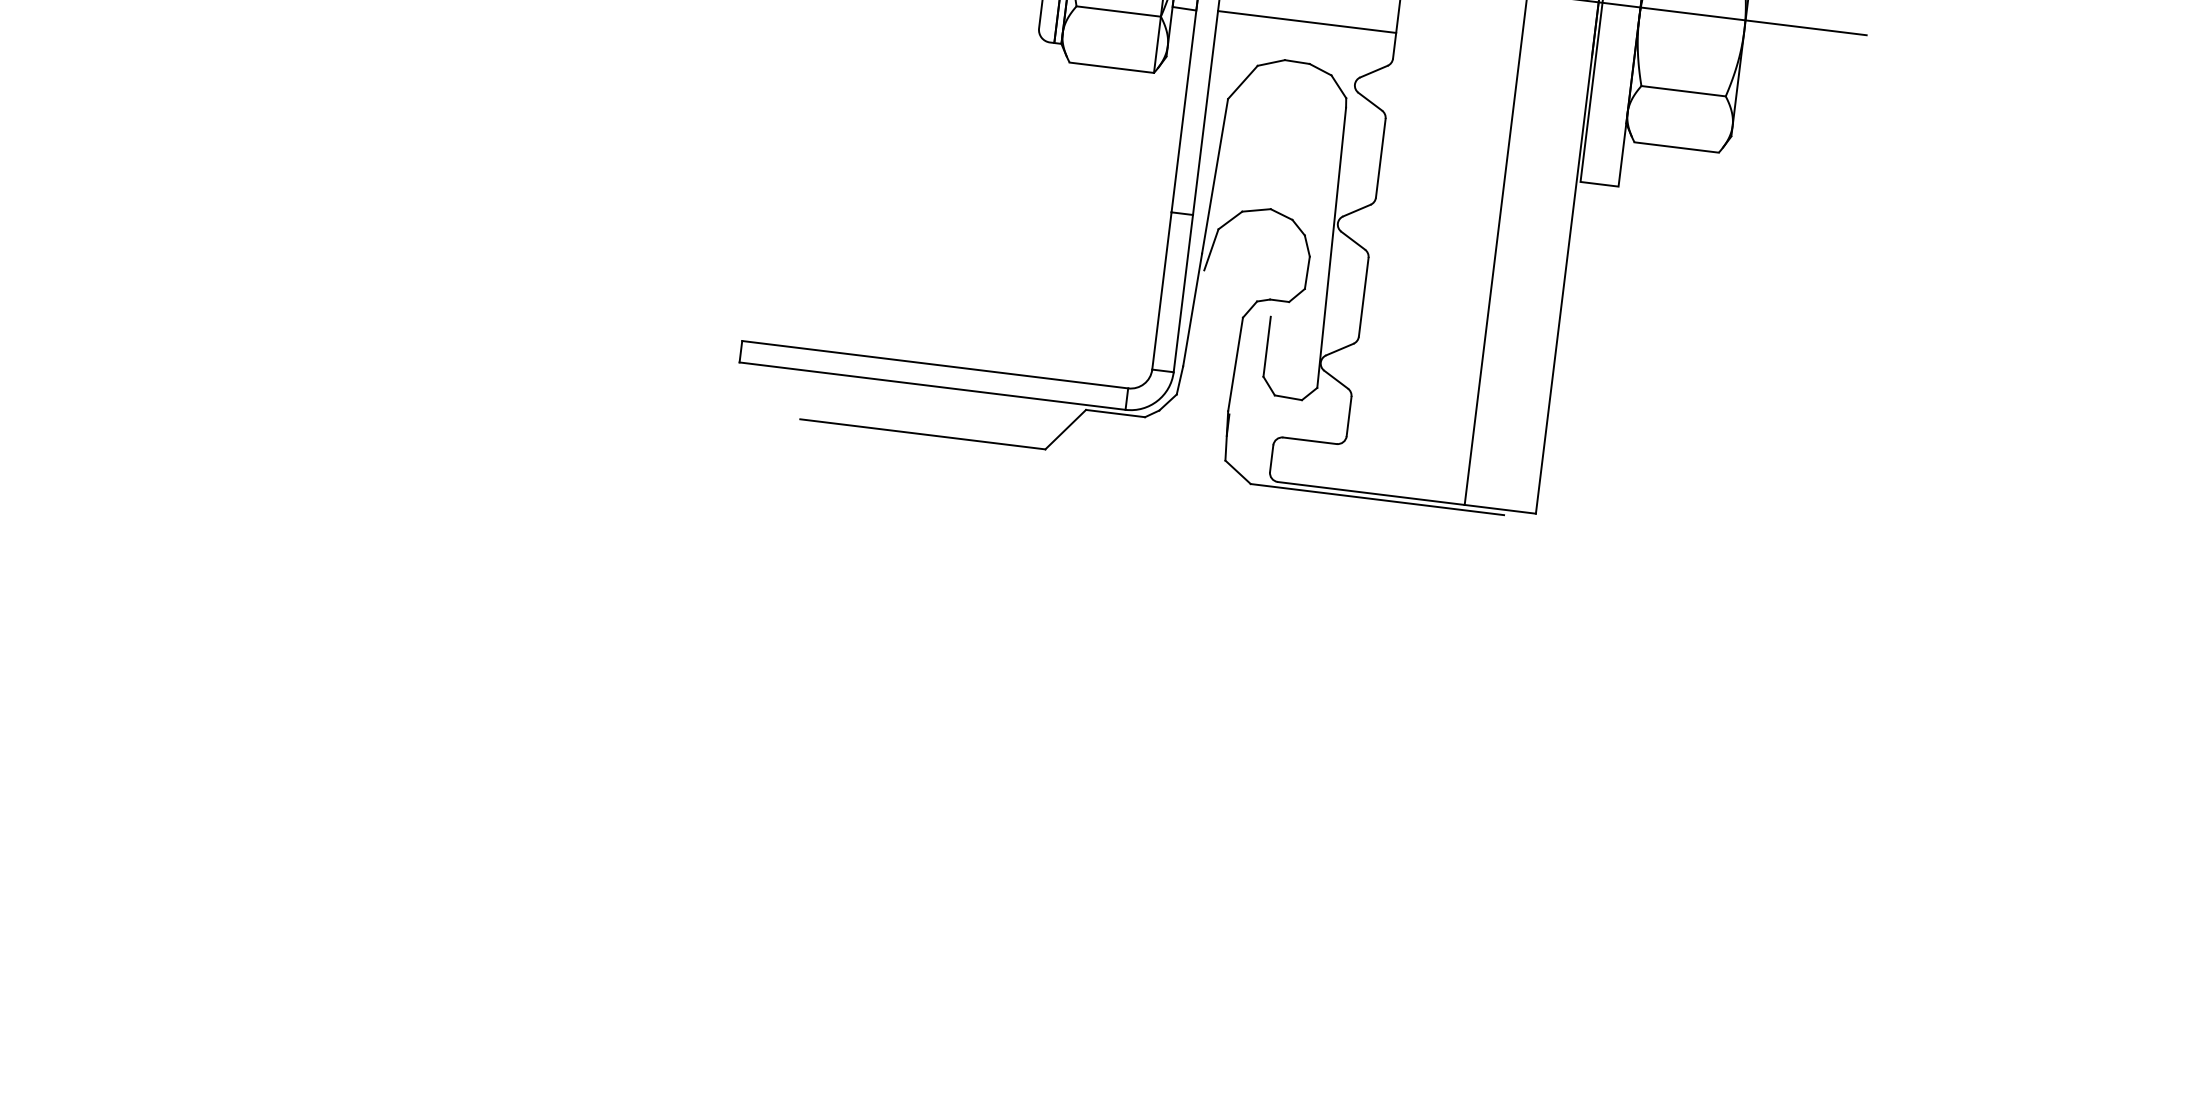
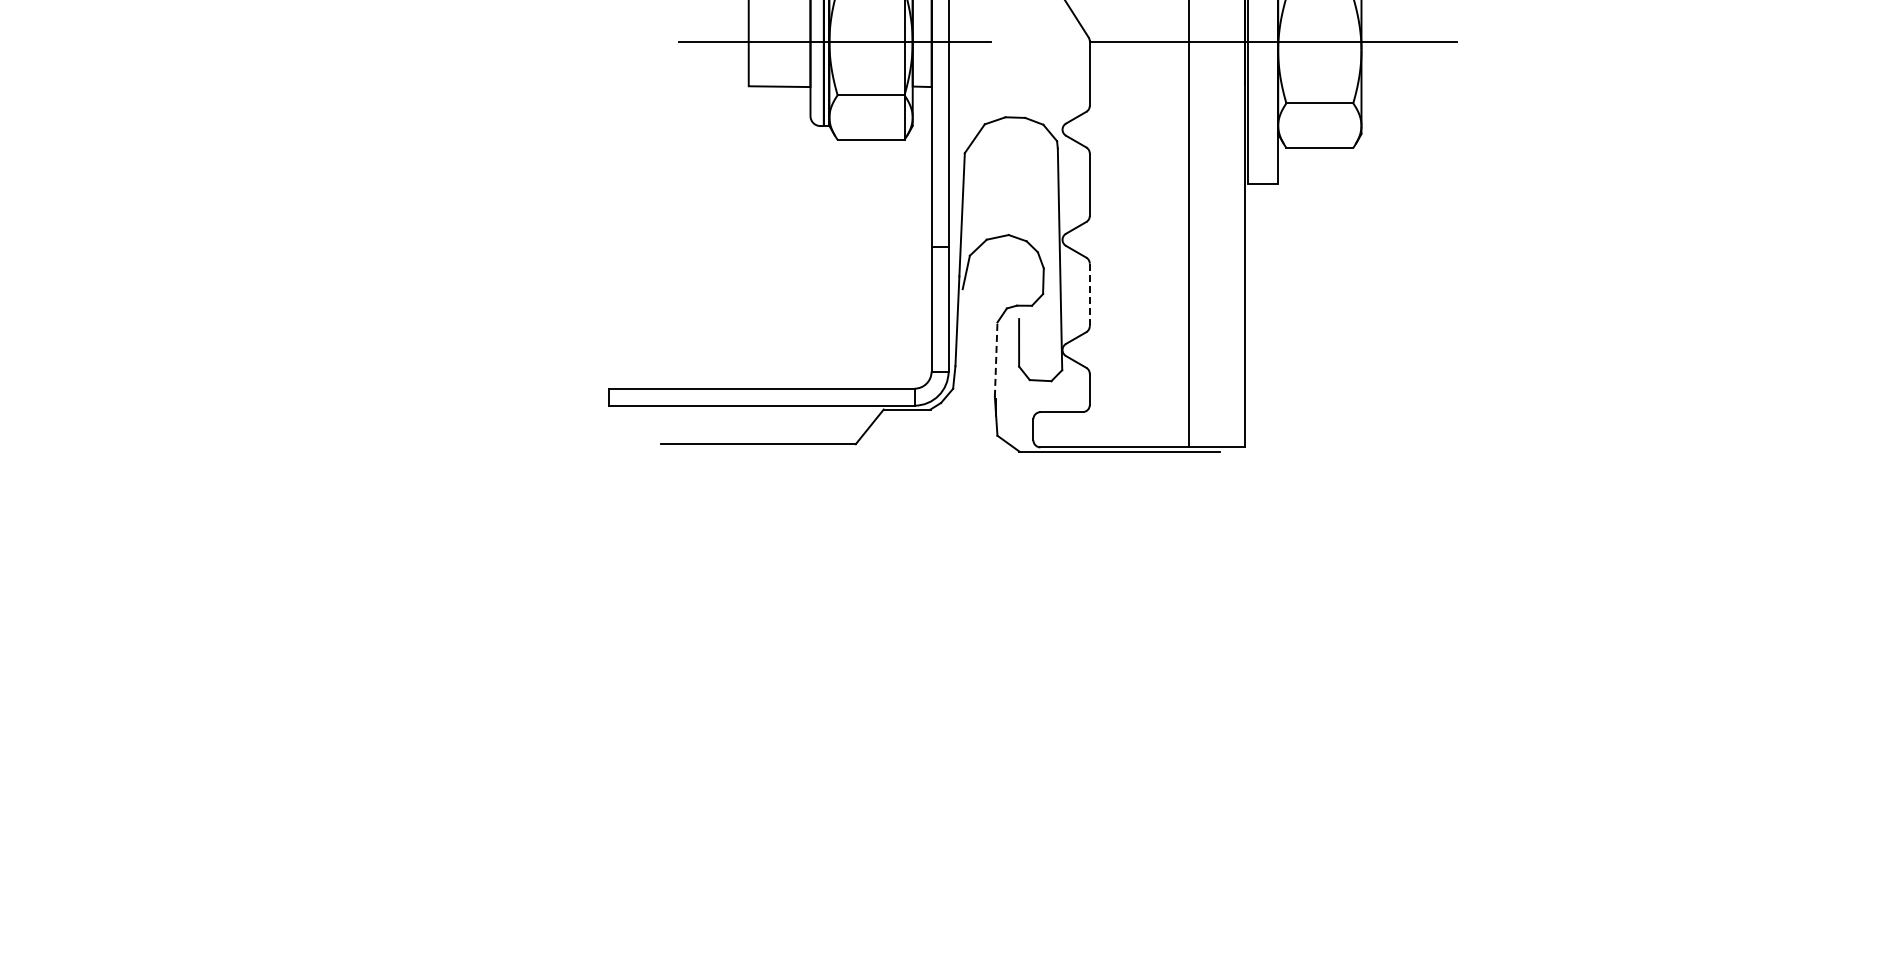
line: (1306, 22) -> (1018, 85), removed
line: (1363, 297) -> (1089, 295), solid -> dashed
line: (1236, 364) -> (996, 359), solid -> dashed

